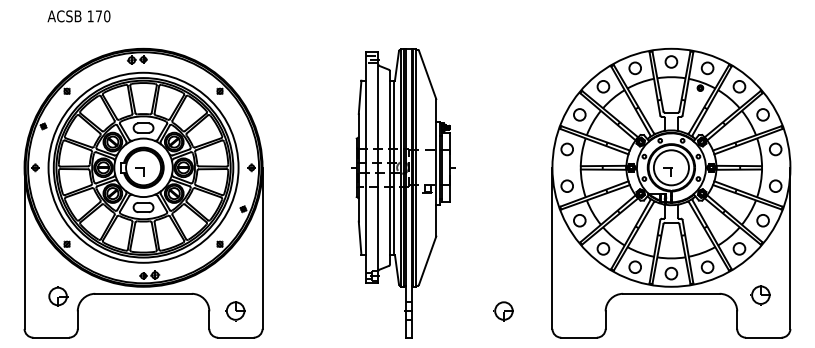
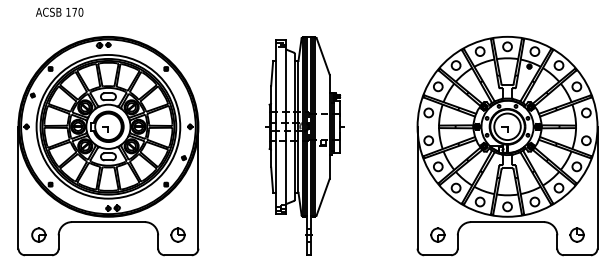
part: (759, 294) -> (576, 234), moved
part: (57, 295) -> (38, 234), moved
part: (503, 310) -> (437, 234), moved

